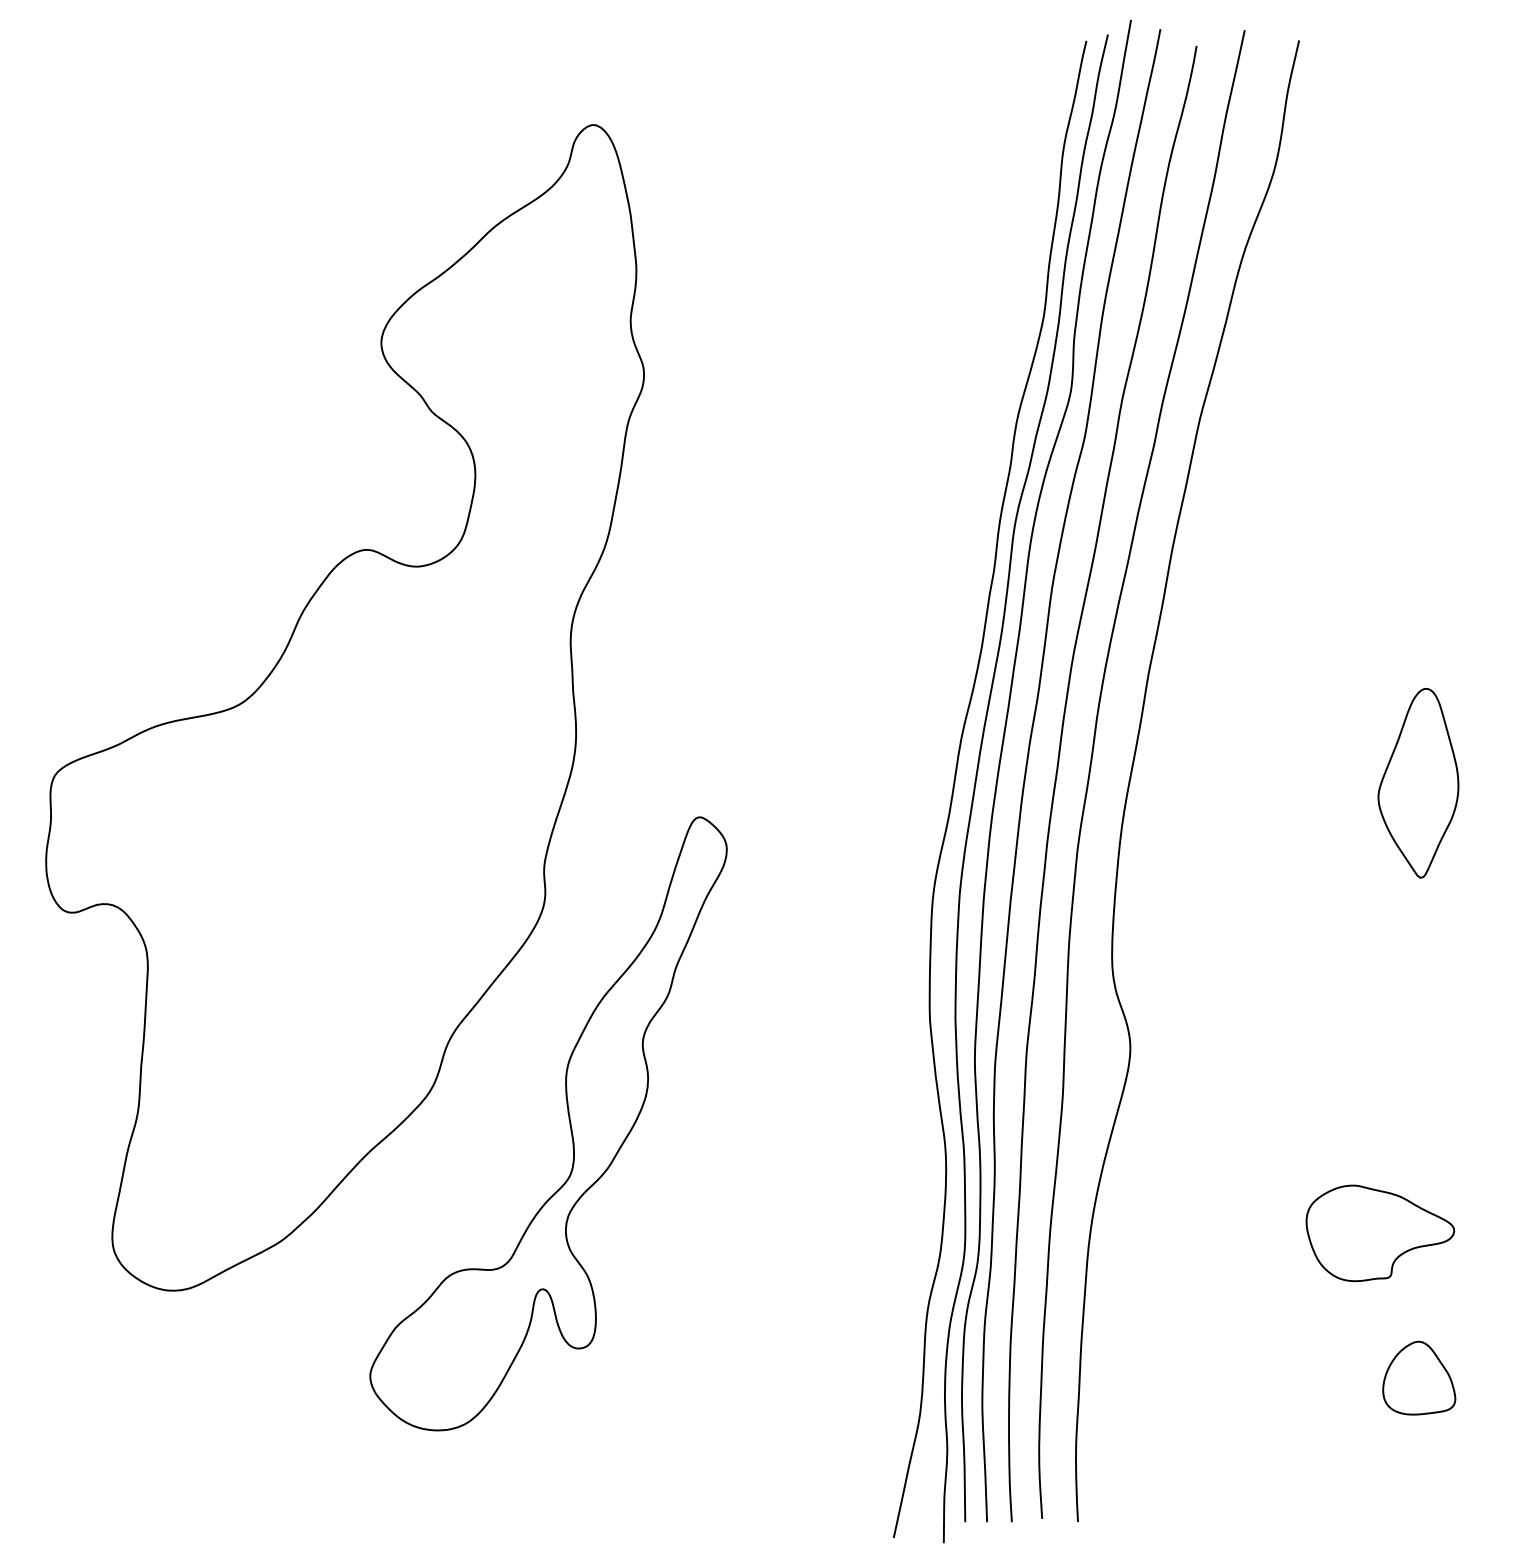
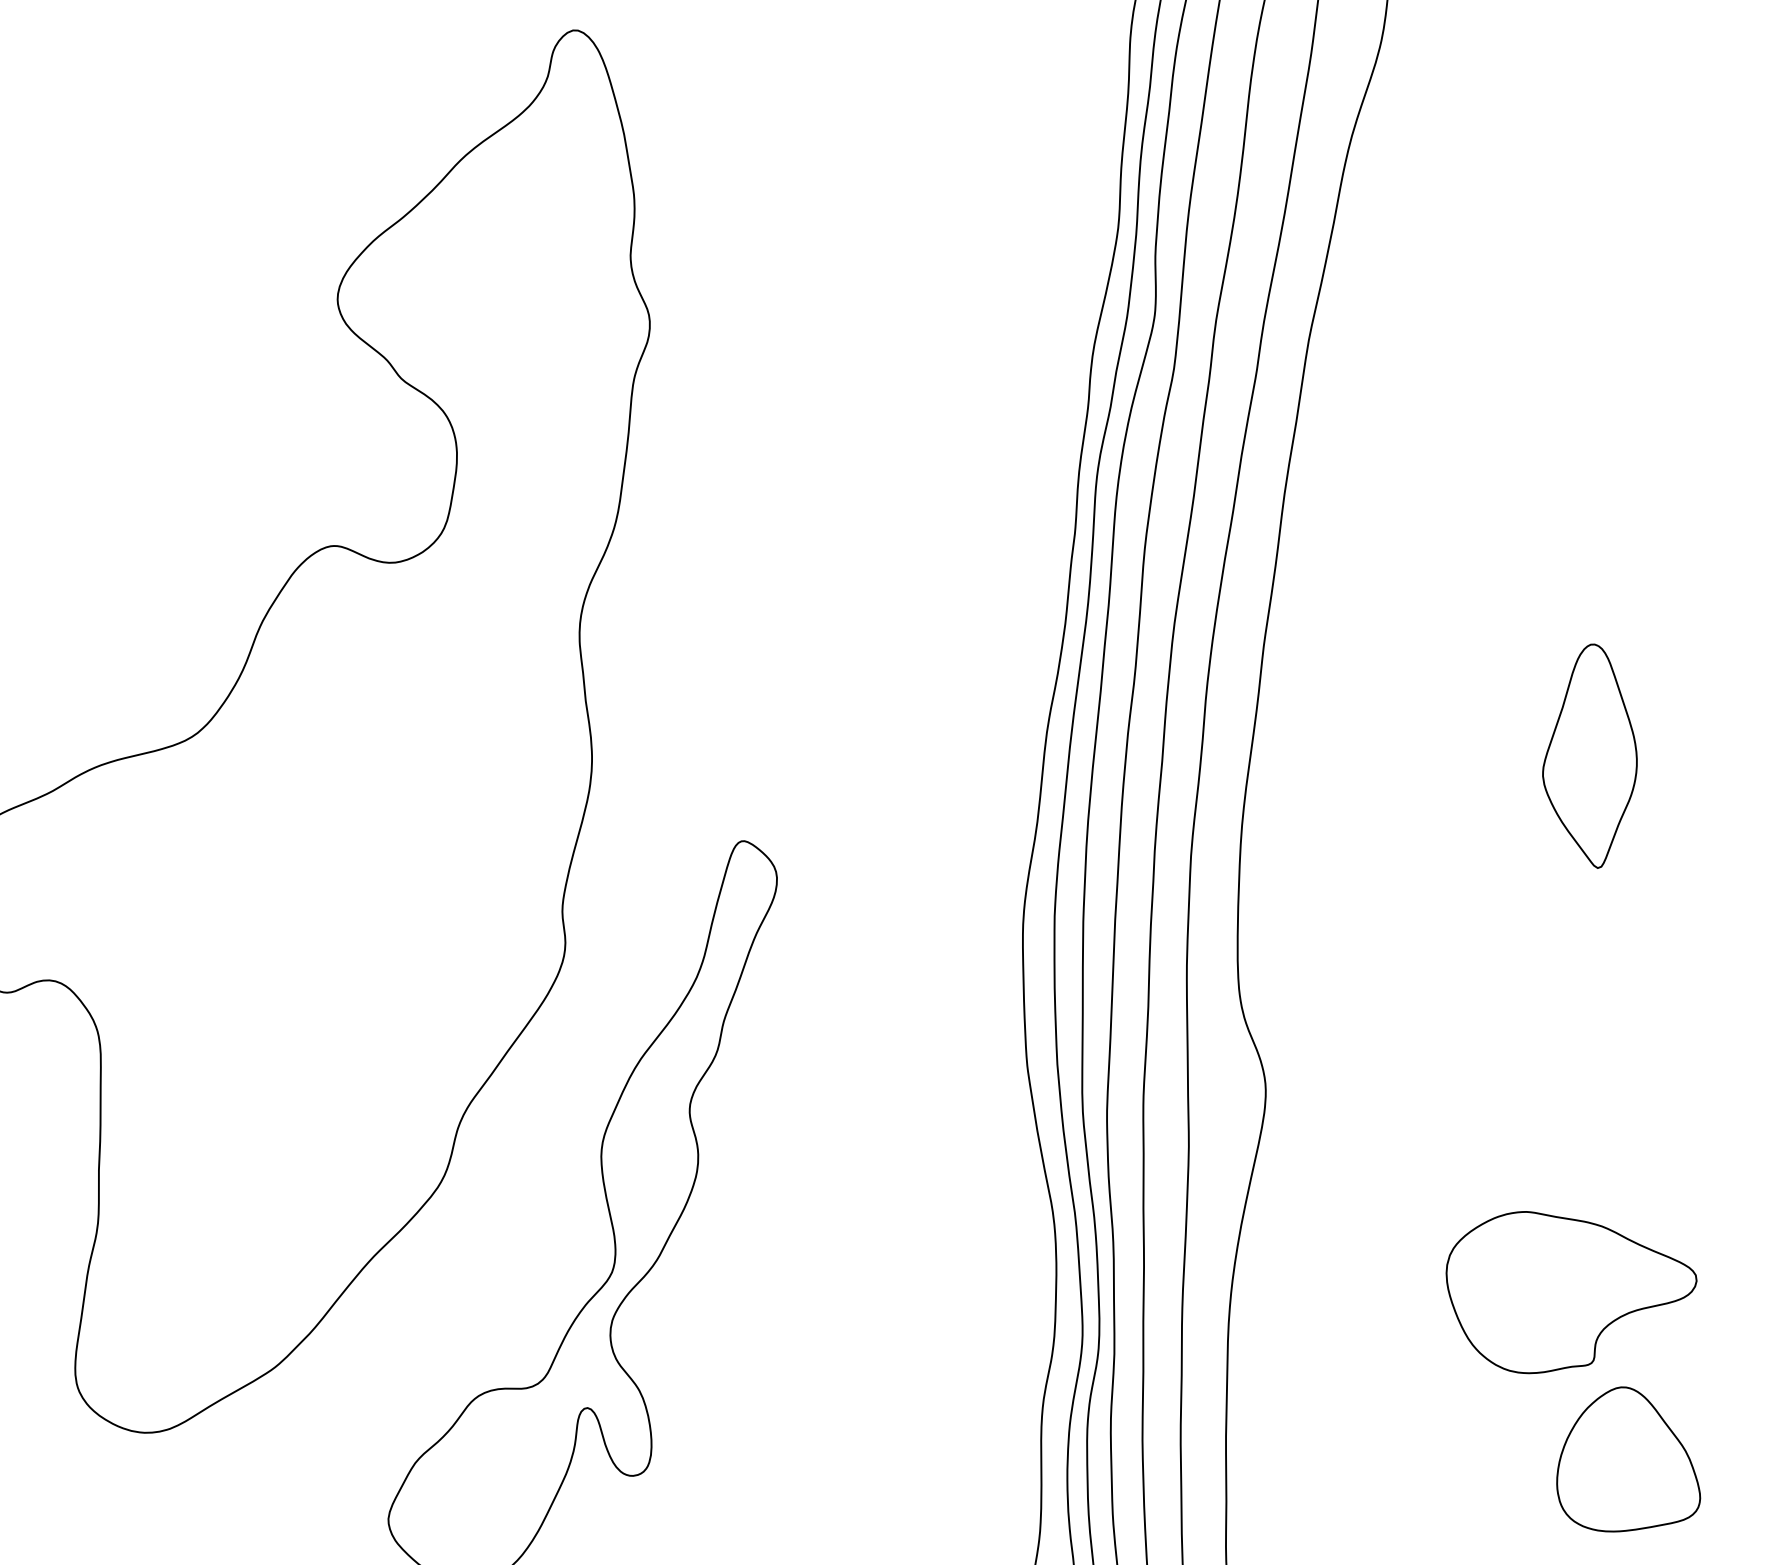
part: (1380, 1233) -> (1572, 1290), size x1.43
part: (1419, 1377) -> (1627, 1458), size x1.67

